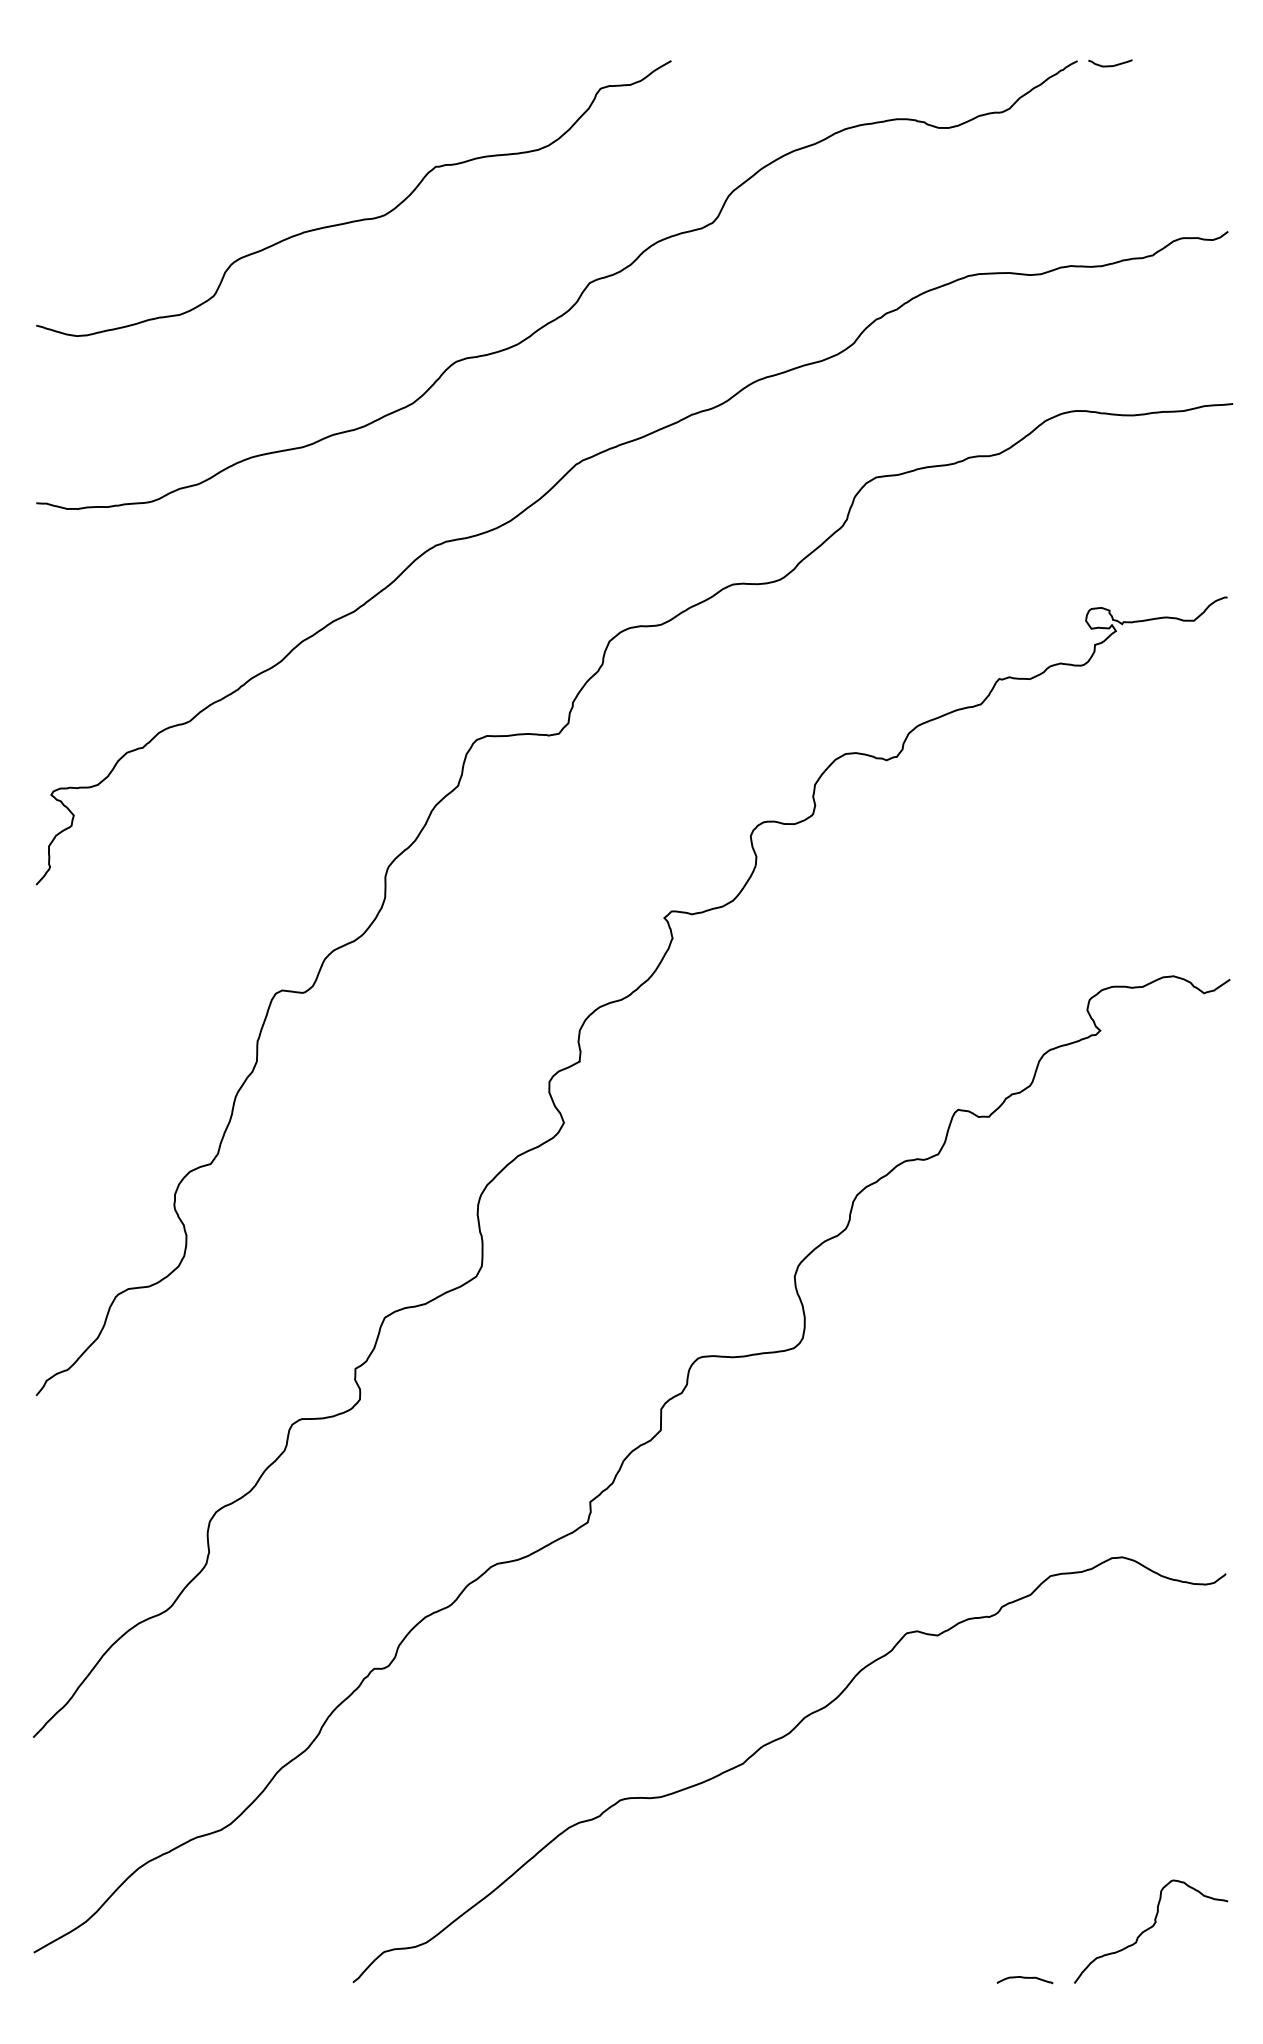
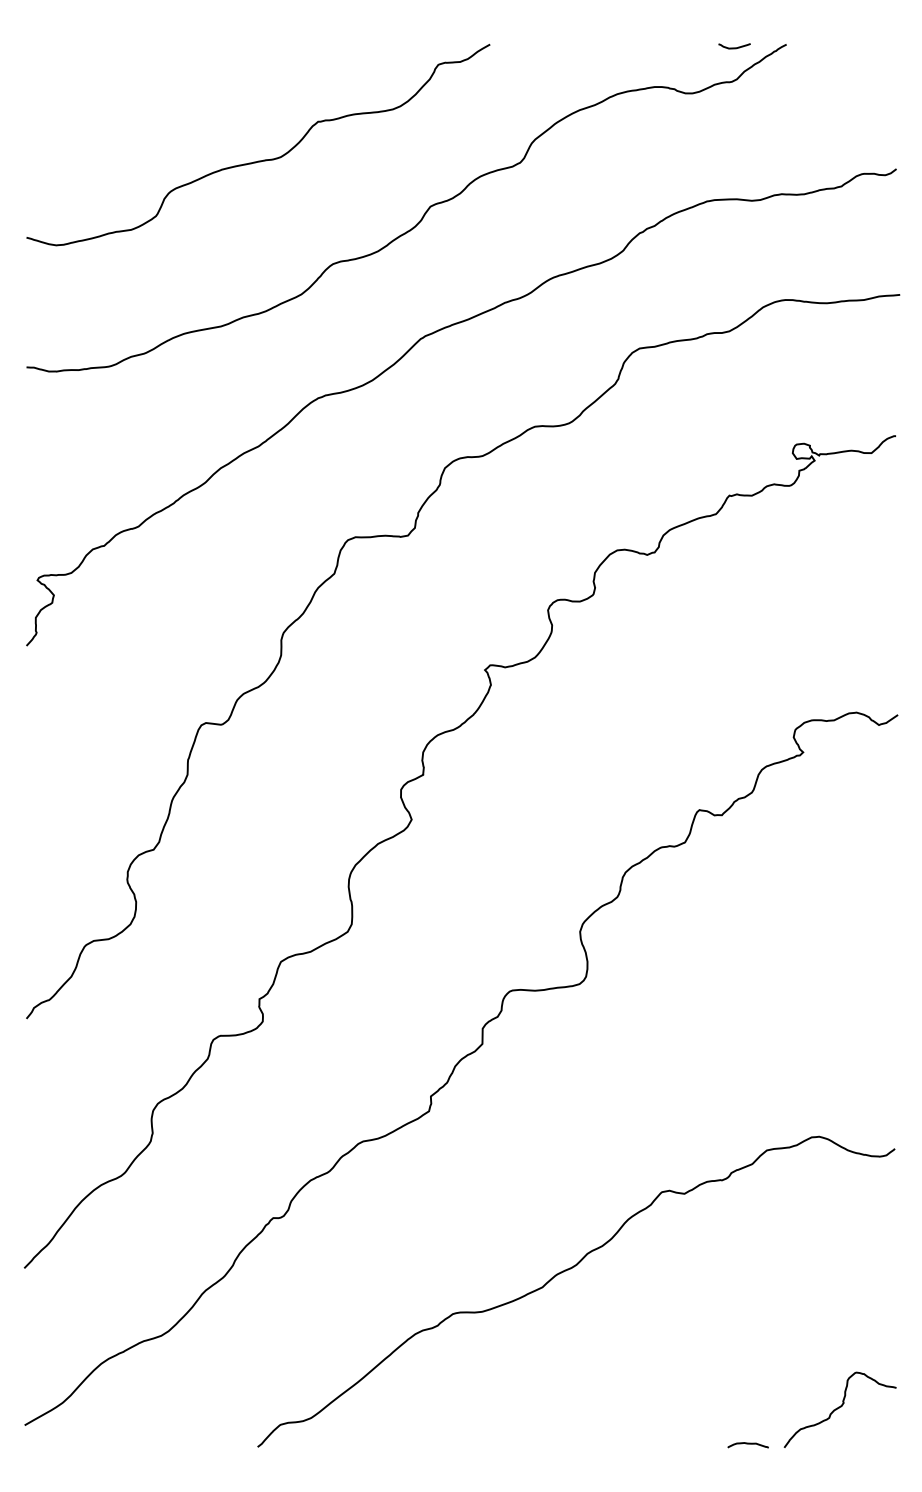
curve: (1110, 65) -> (734, 47), moved

